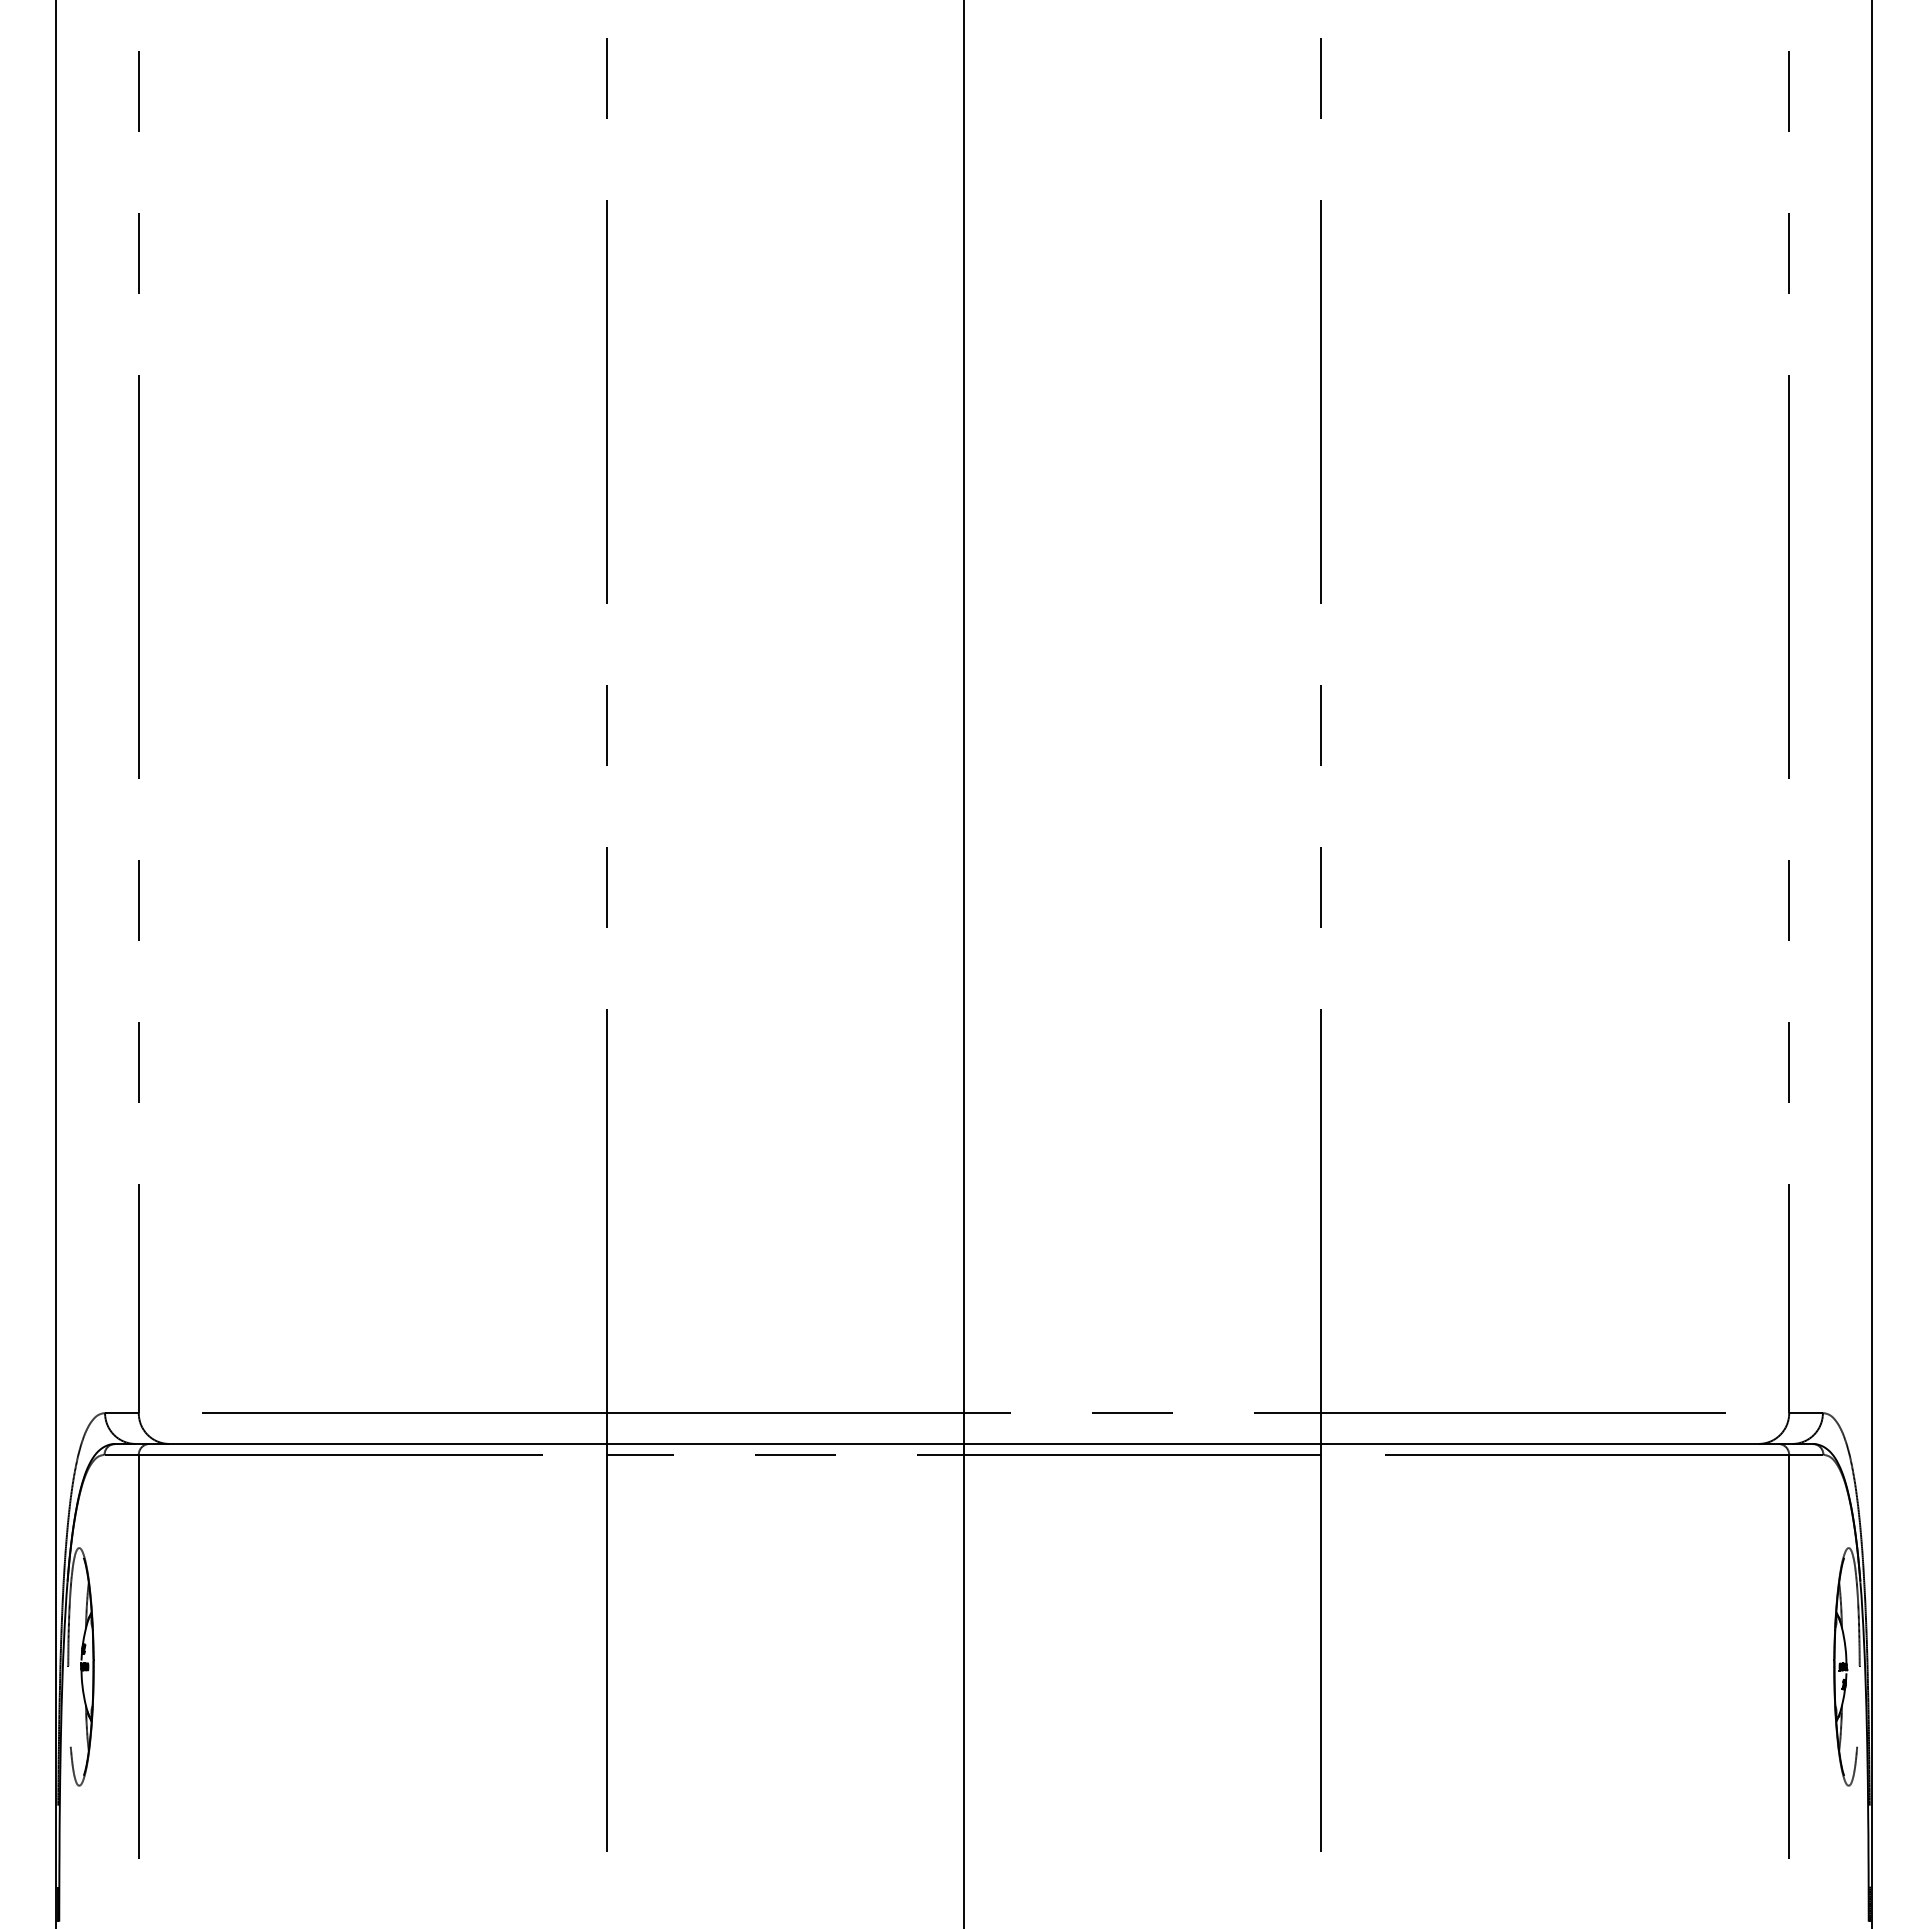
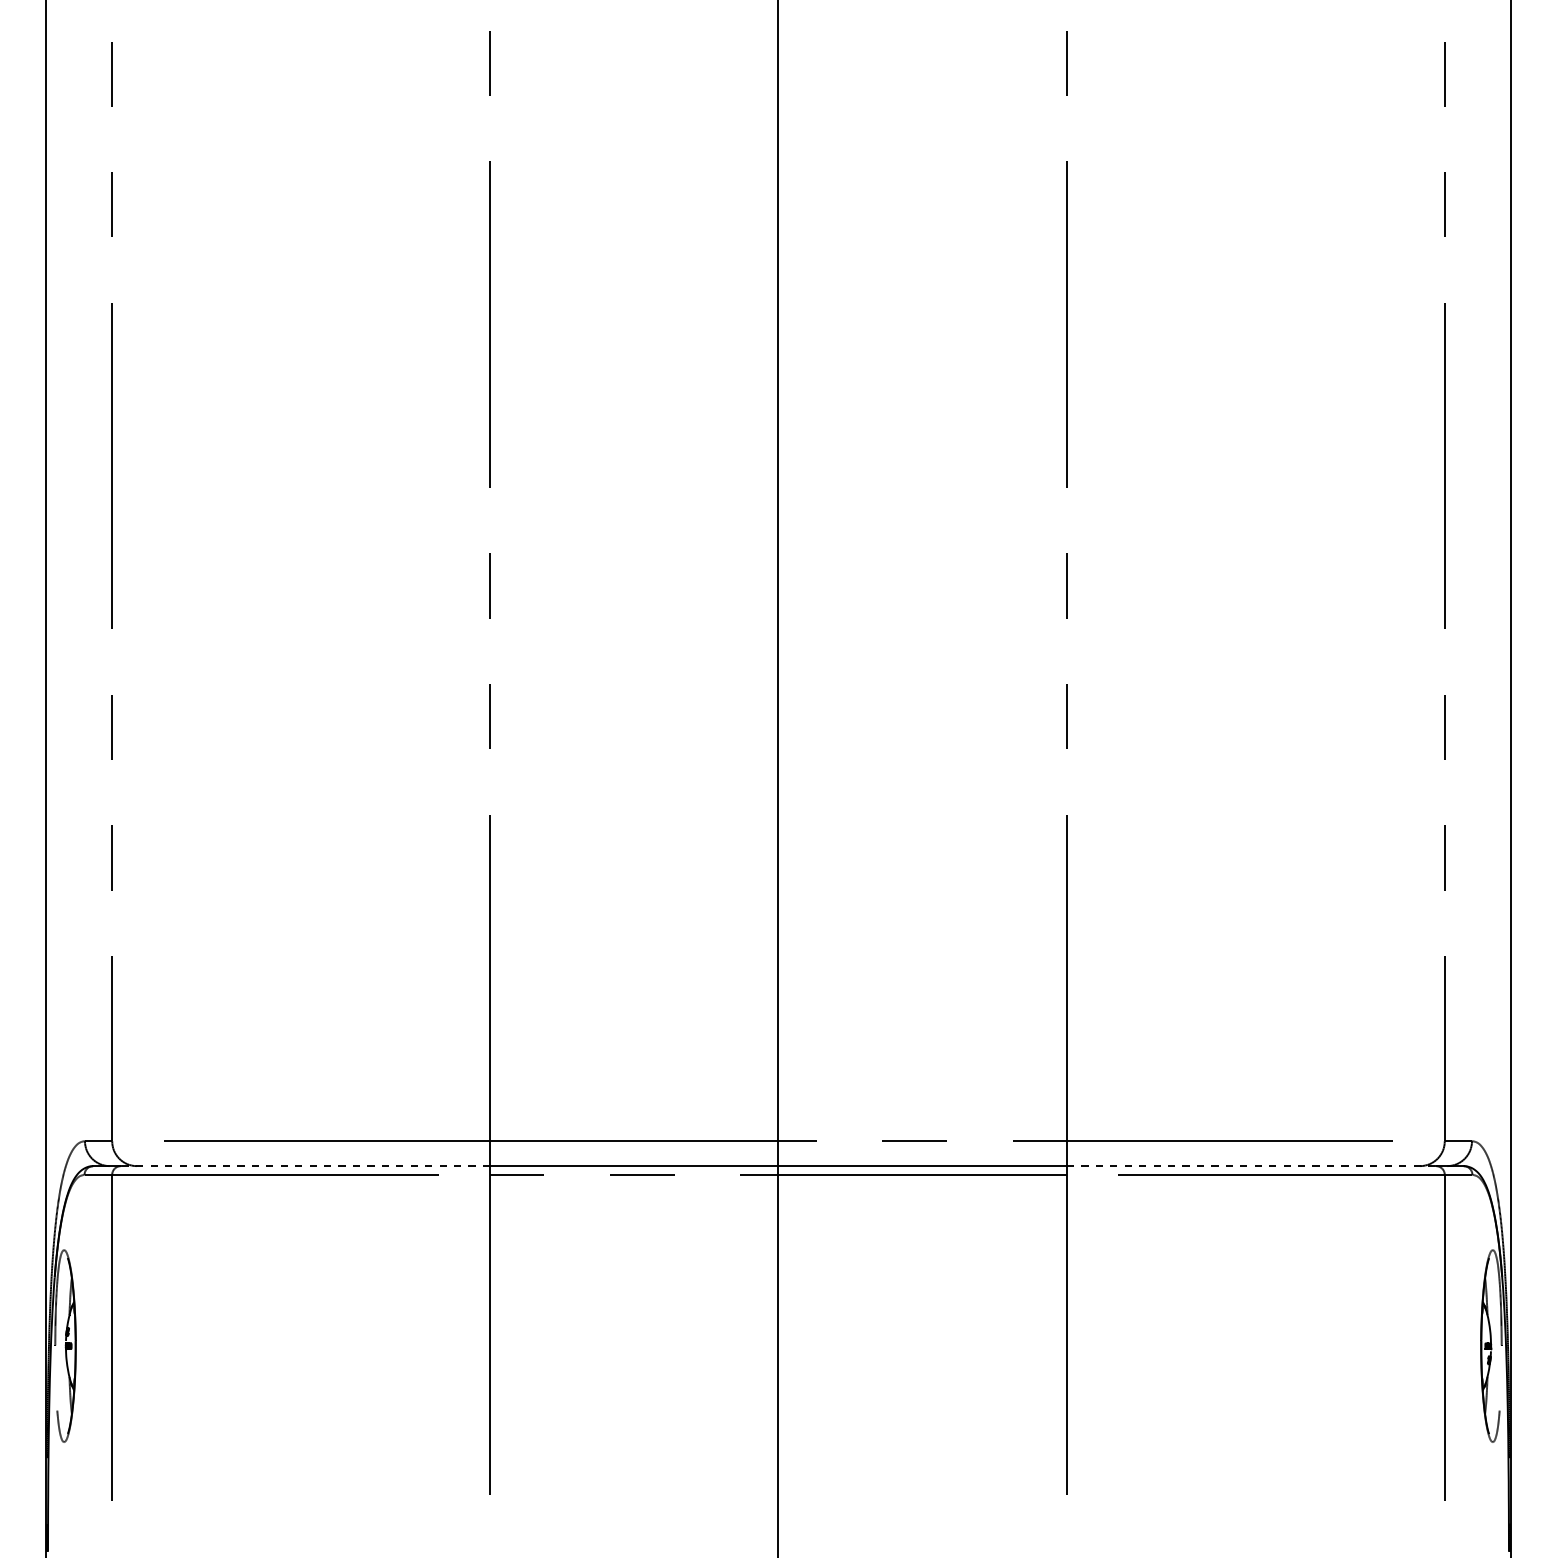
line: (378, 1443) -> (305, 1165), solid -> dashed
line: (1549, 1443) -> (1251, 1165), solid -> dashed

